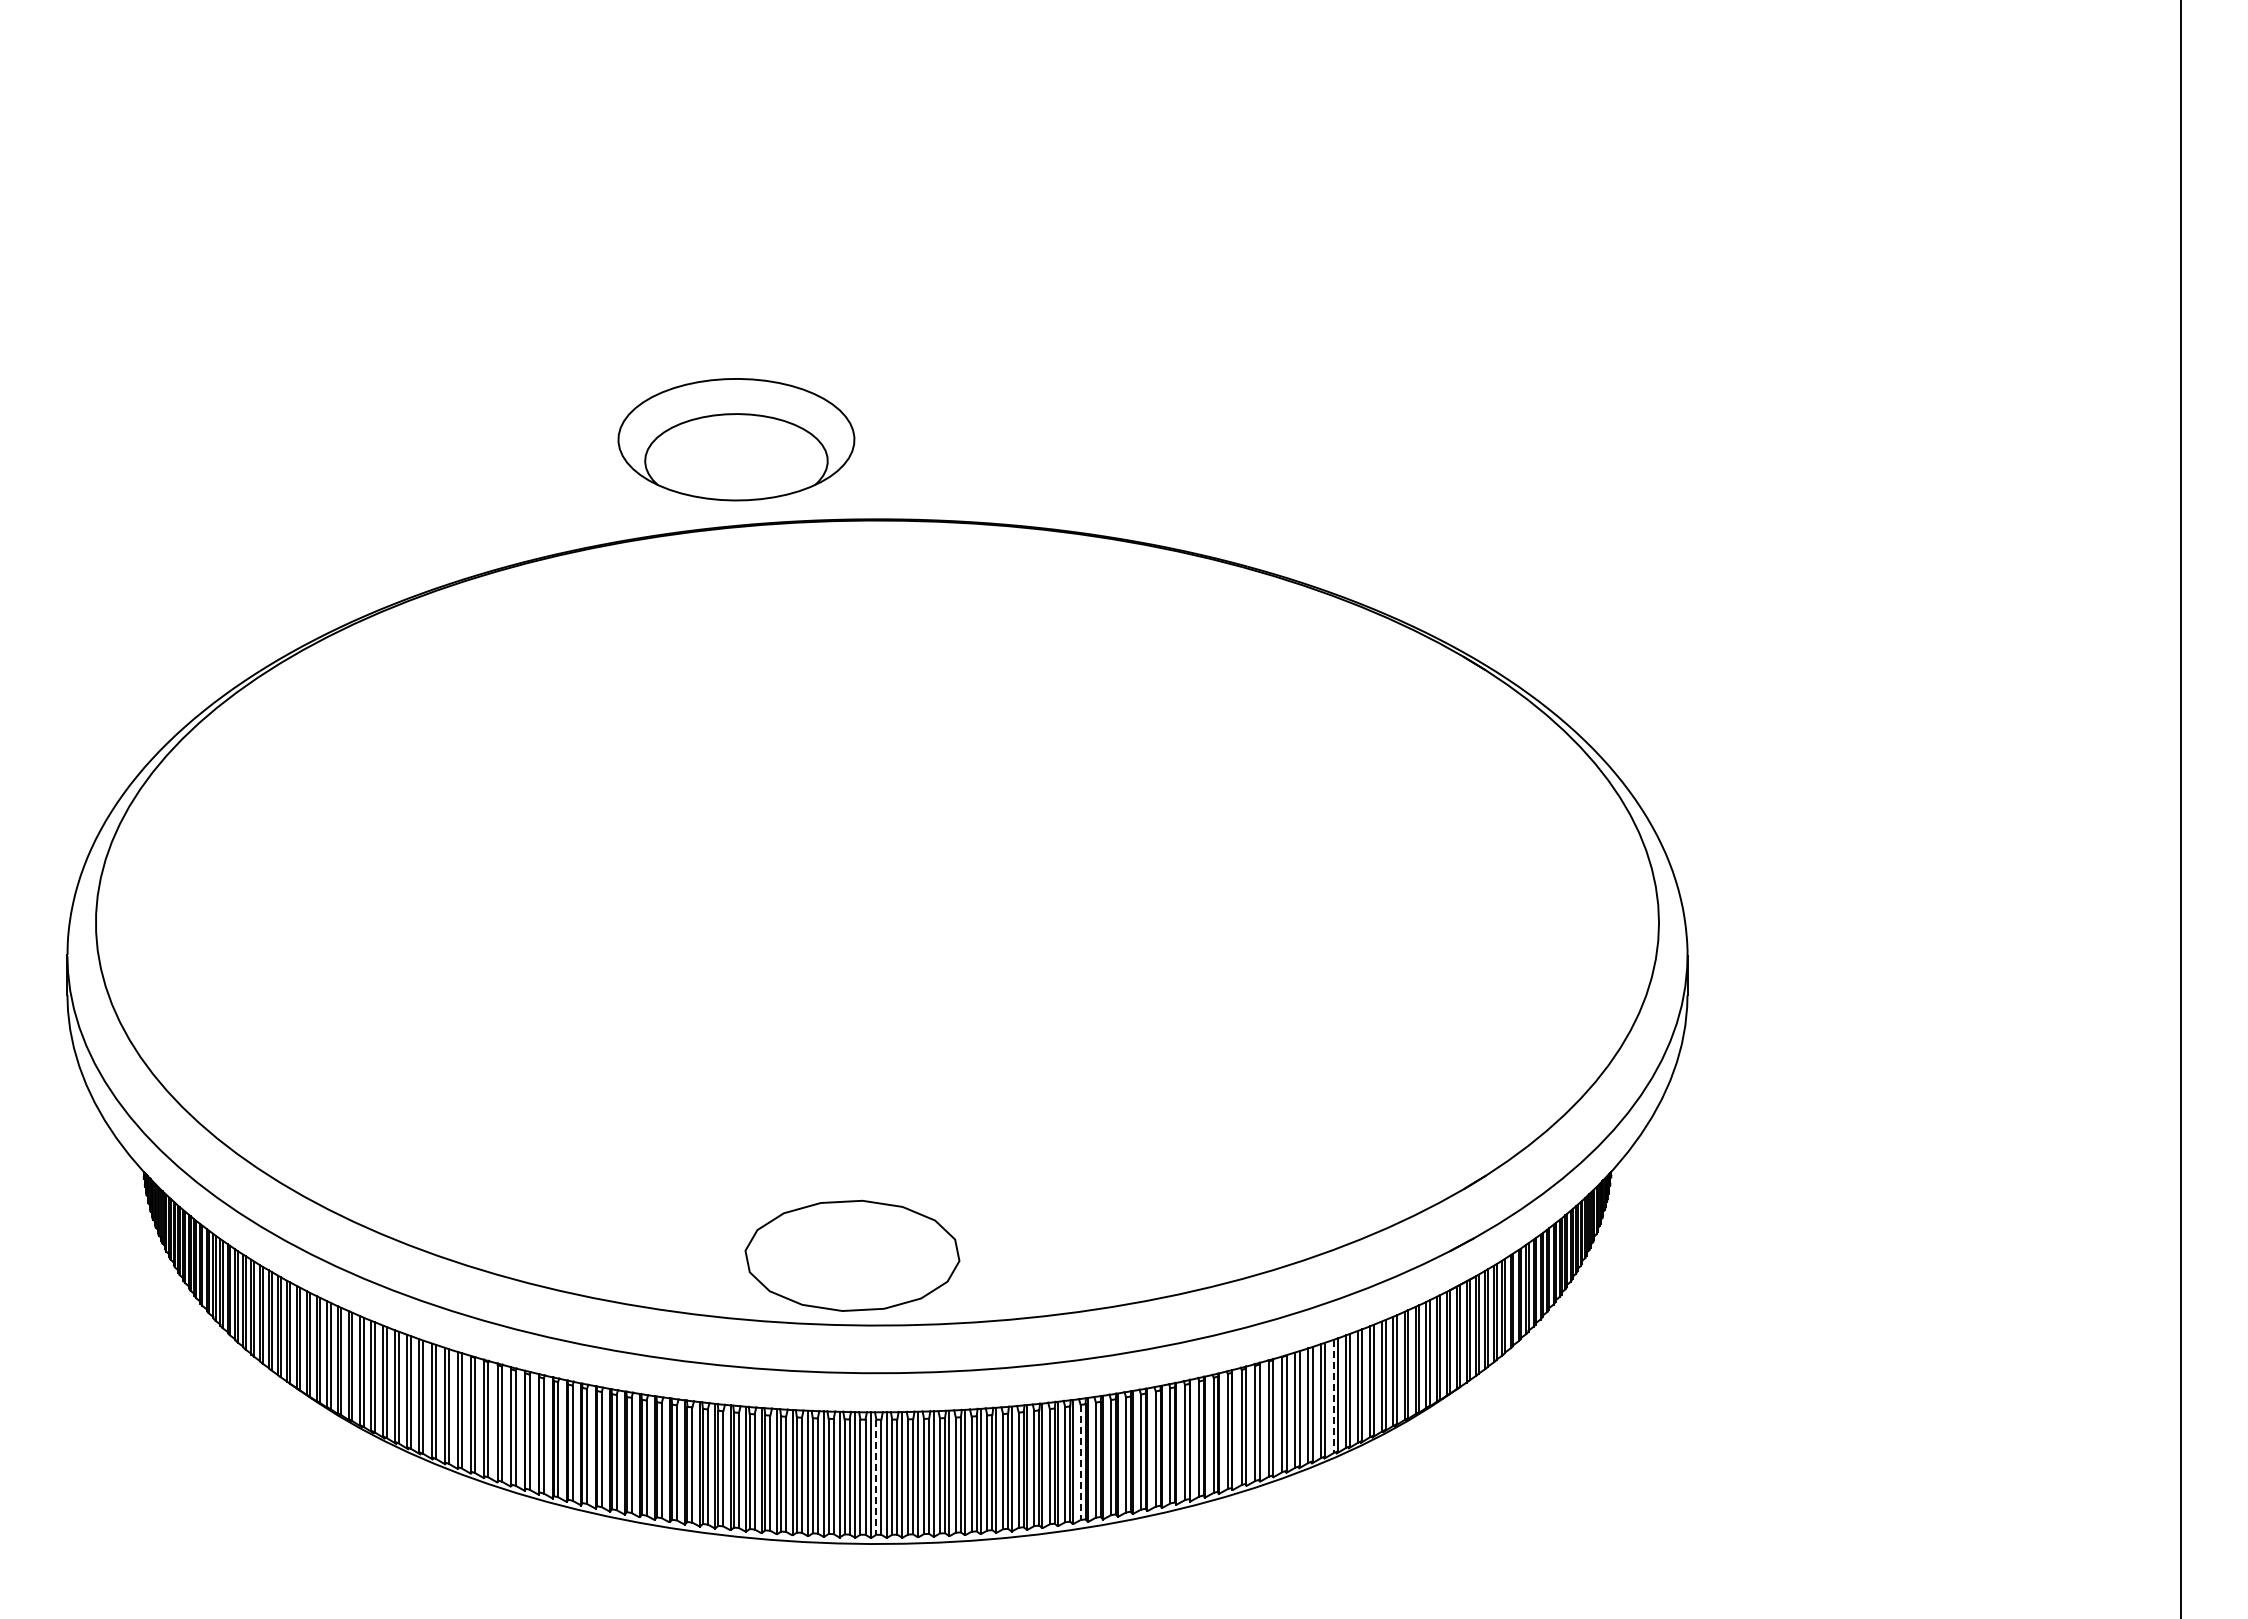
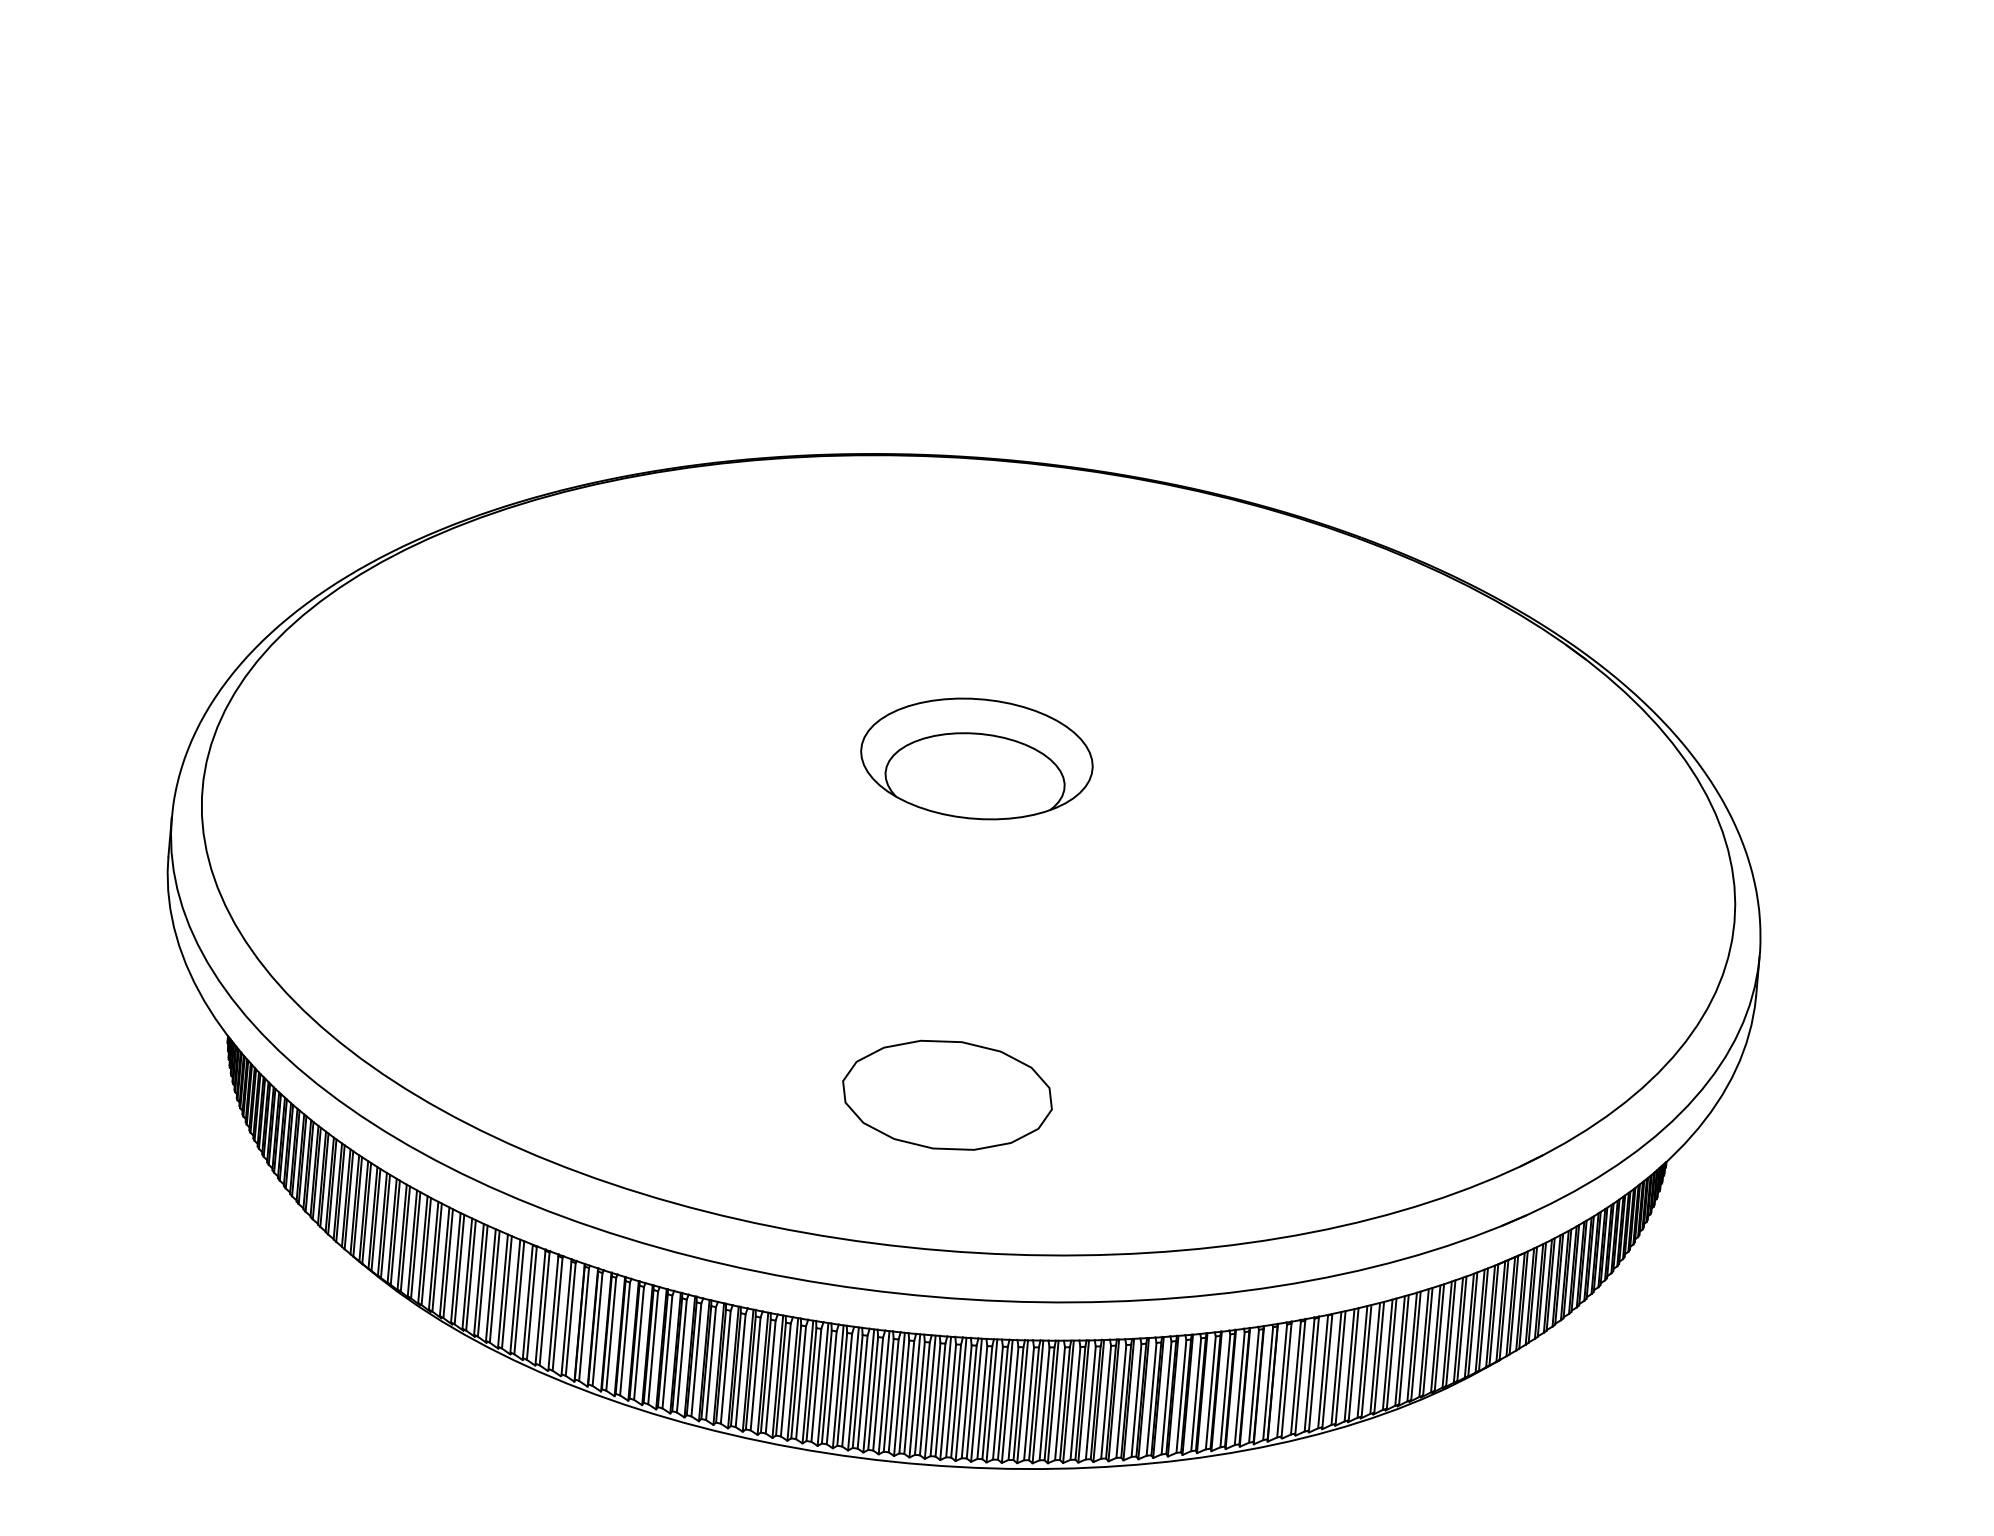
part: (736, 439) -> (976, 758), moved
part: (852, 1255) -> (947, 1094), moved
line: (1333, 1396) -> (1374, 1358), dashed -> solid
line: (1080, 1462) -> (1121, 1401), dashed -> solid
line: (876, 1477) -> (920, 1398), dashed -> solid

